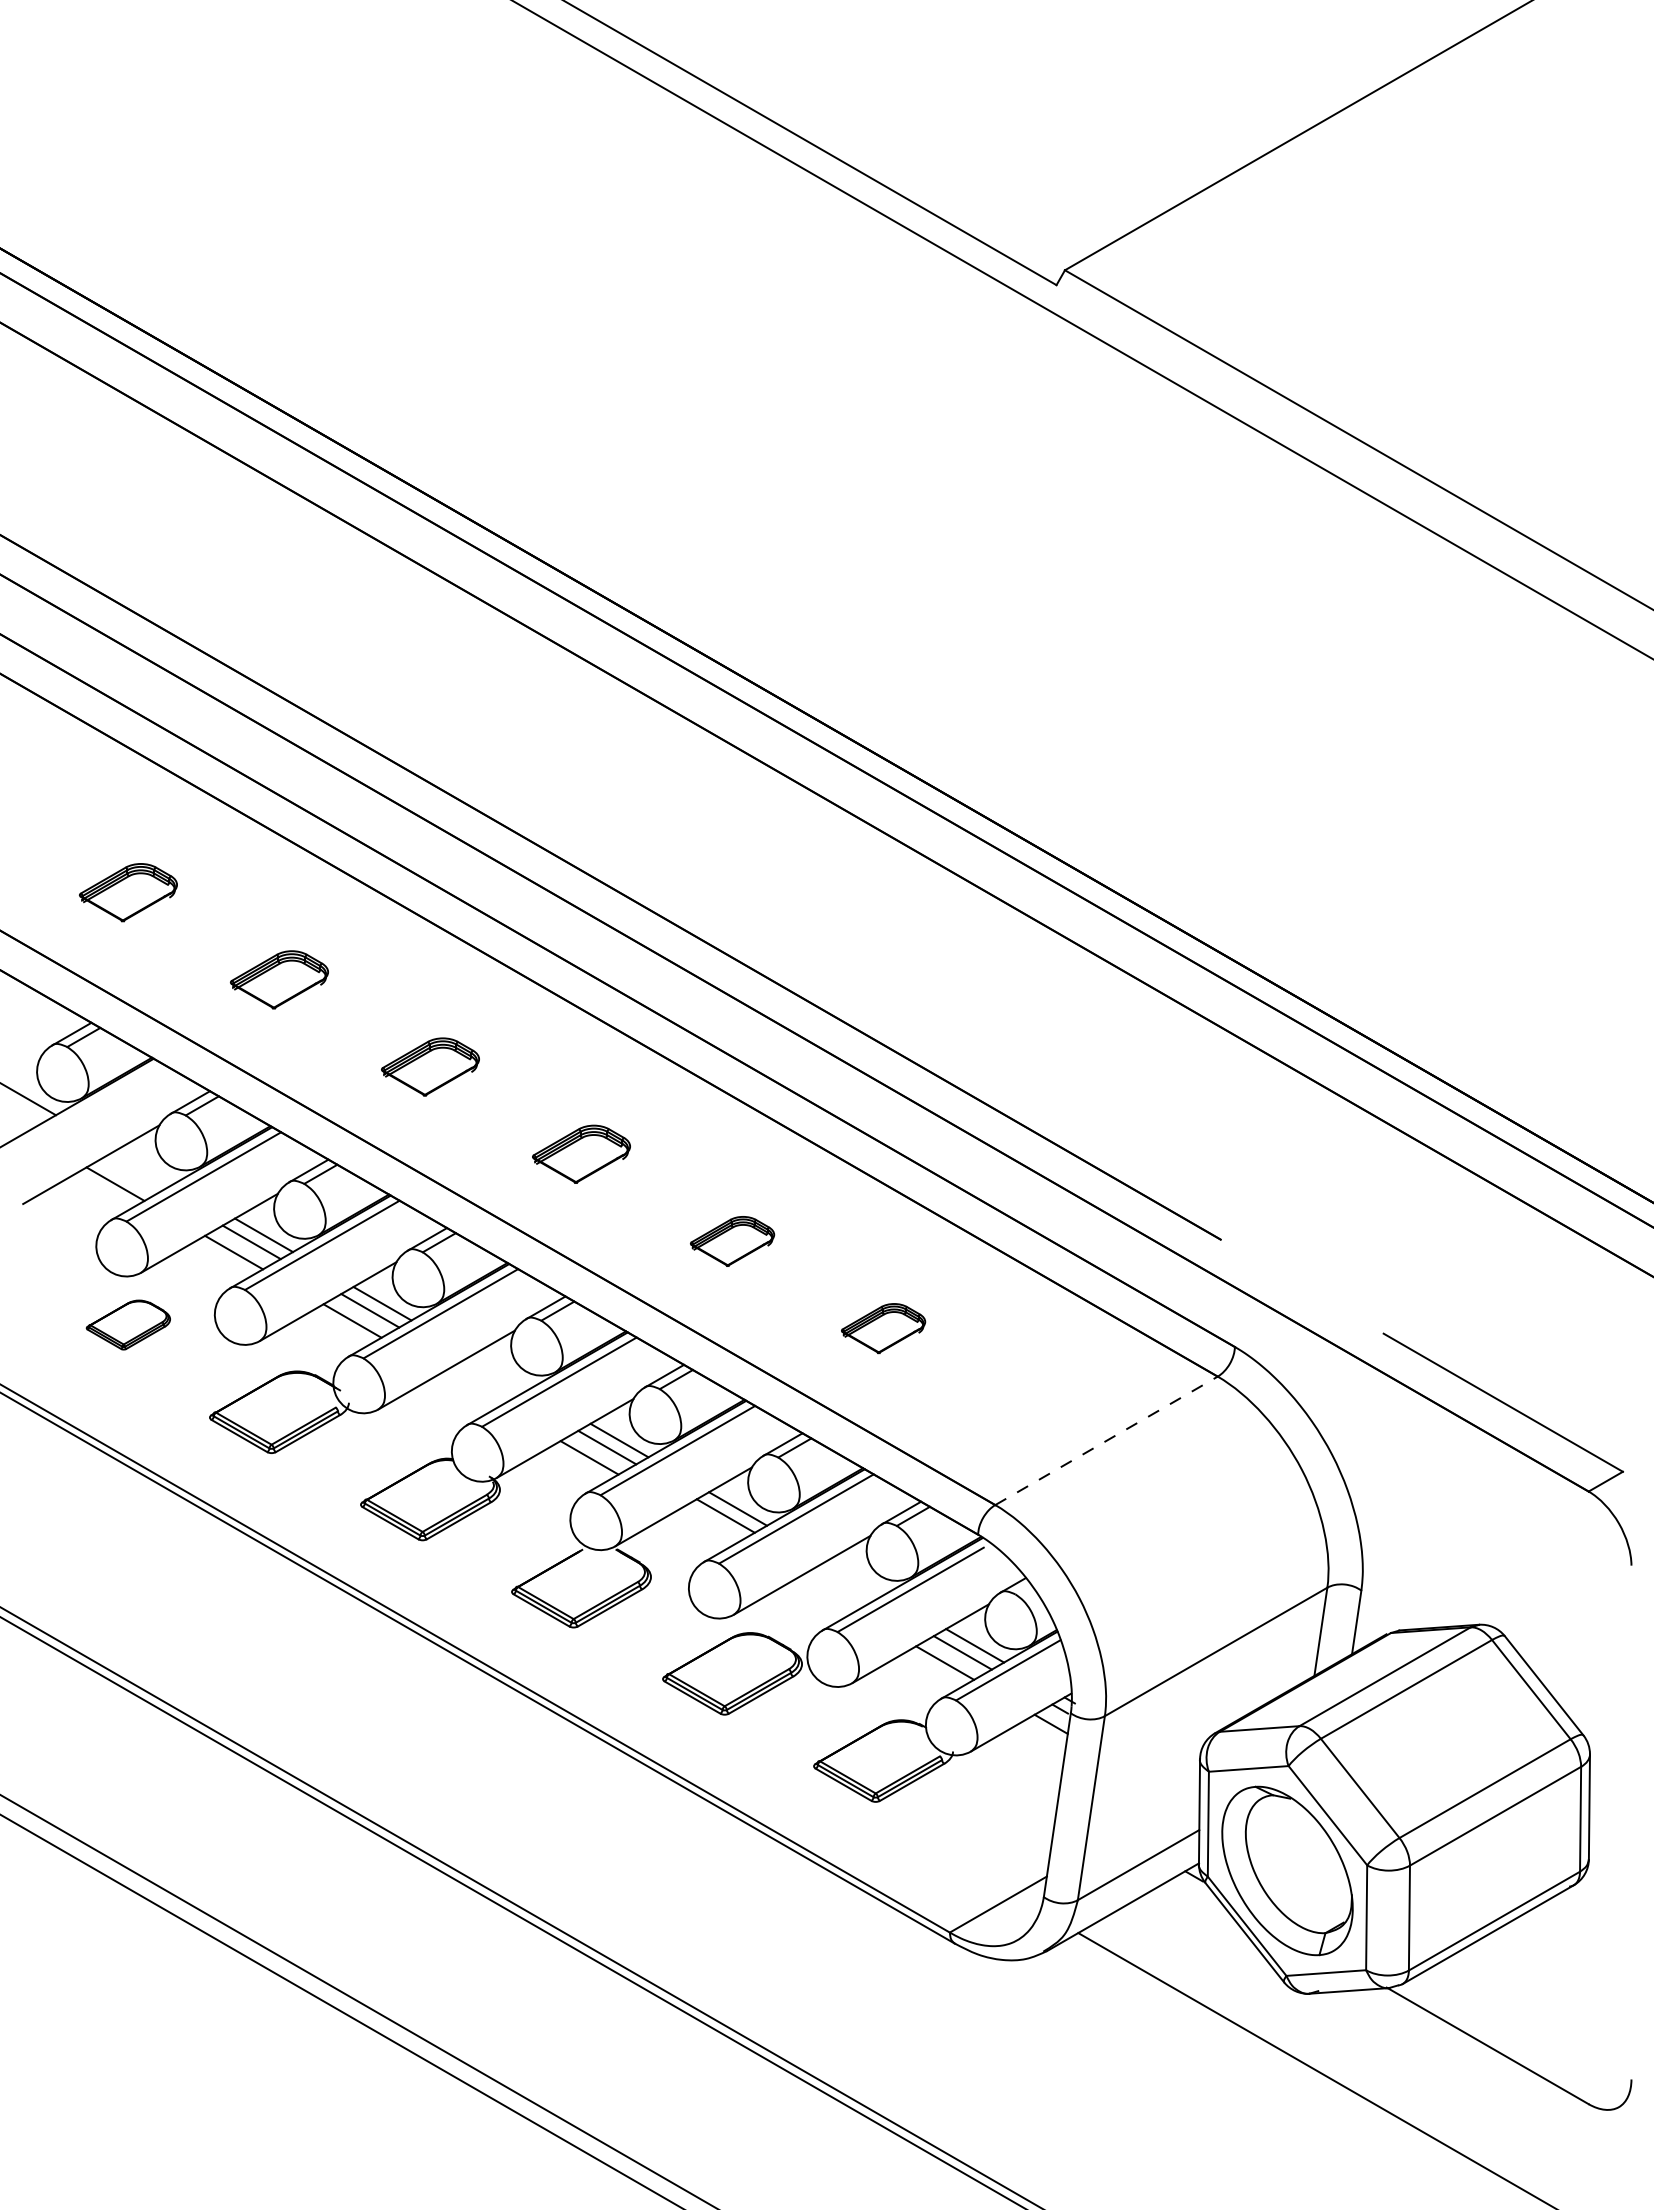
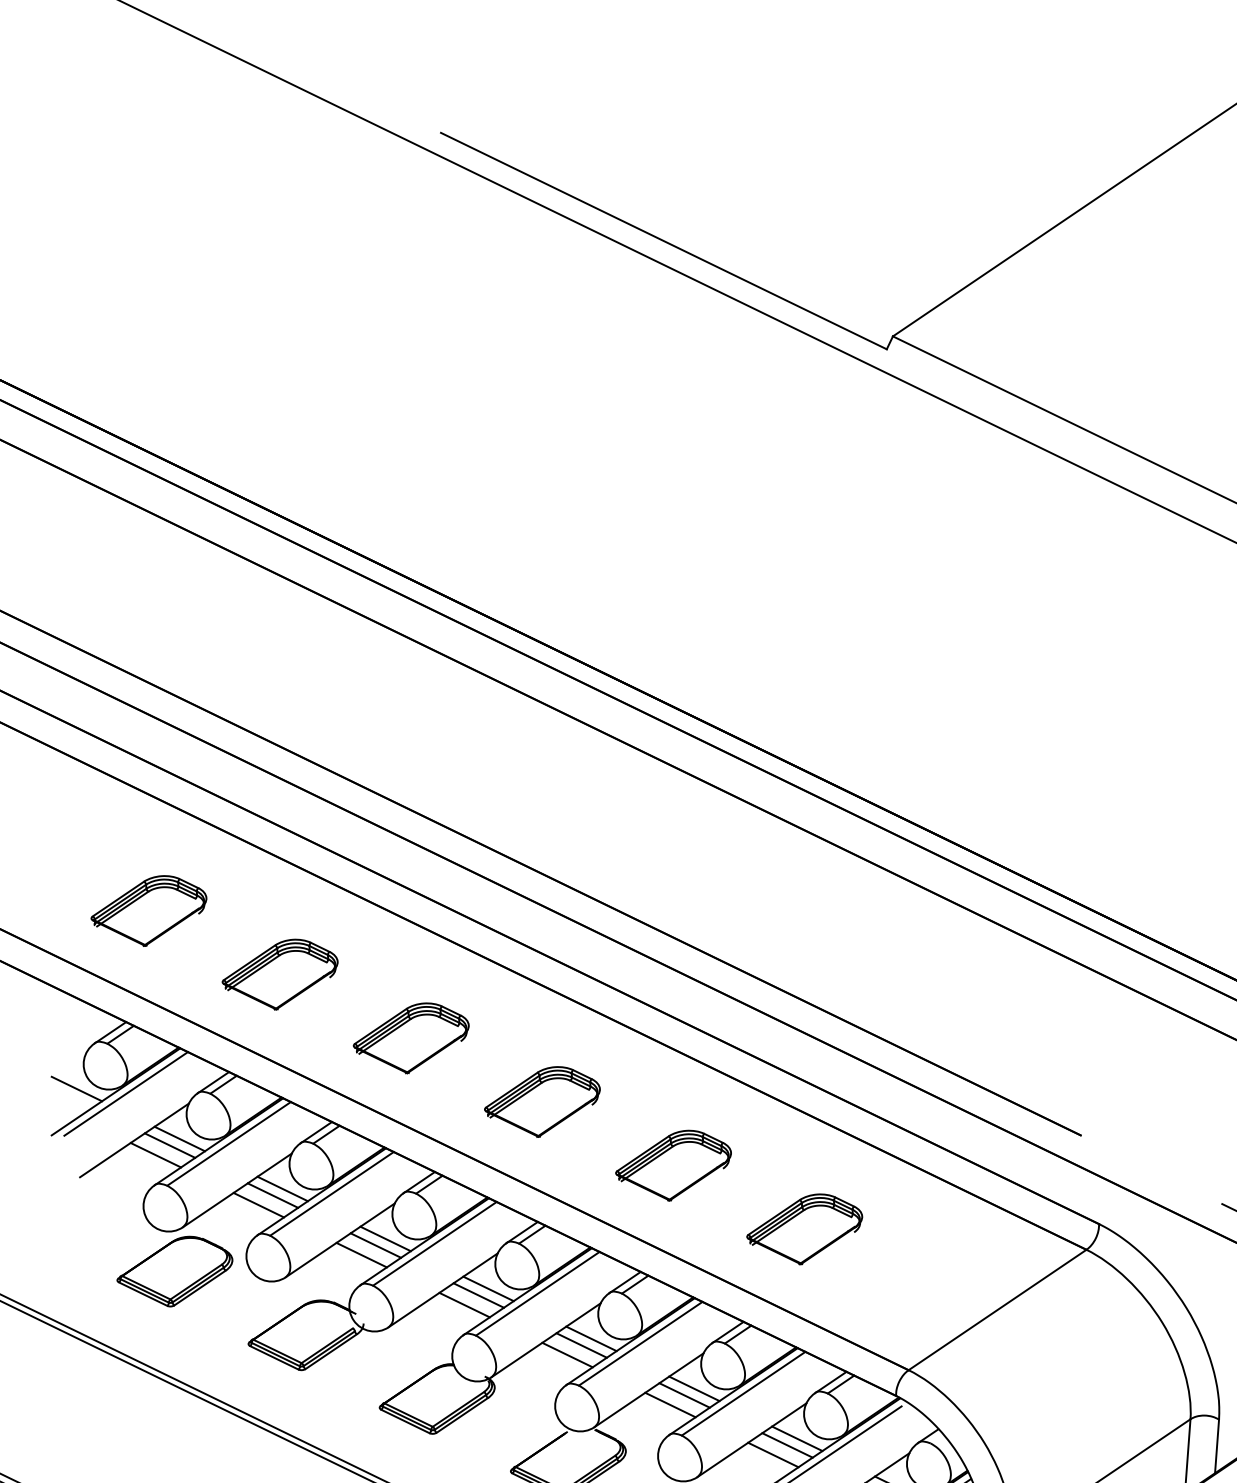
part: (128, 892) -> (149, 911), size x1.43
part: (279, 979) -> (280, 974), size x1.43
part: (430, 1066) -> (411, 1038), size x1.43
line: (85, 1108) -> (126, 1093), added
part: (581, 1154) -> (542, 1102), size x1.43
line: (145, 1166) -> (179, 1138), added
line: (133, 1173) -> (170, 1145), added
part: (732, 1241) -> (673, 1166), size x1.67
part: (128, 1324) -> (175, 1271), size x1.67
part: (883, 1328) -> (804, 1229), size x1.67
line: (501, 1371) -> (488, 1288), added
line: (488, 1378) -> (478, 1294), added
line: (471, 1389) -> (464, 1305), added
line: (1106, 1440) -> (997, 1309), dashed -> solid
line: (708, 1526) -> (670, 1405), added
line: (856, 1577) -> (797, 1438), added
line: (844, 1584) -> (787, 1445), added
line: (826, 1594) -> (773, 1454), added

